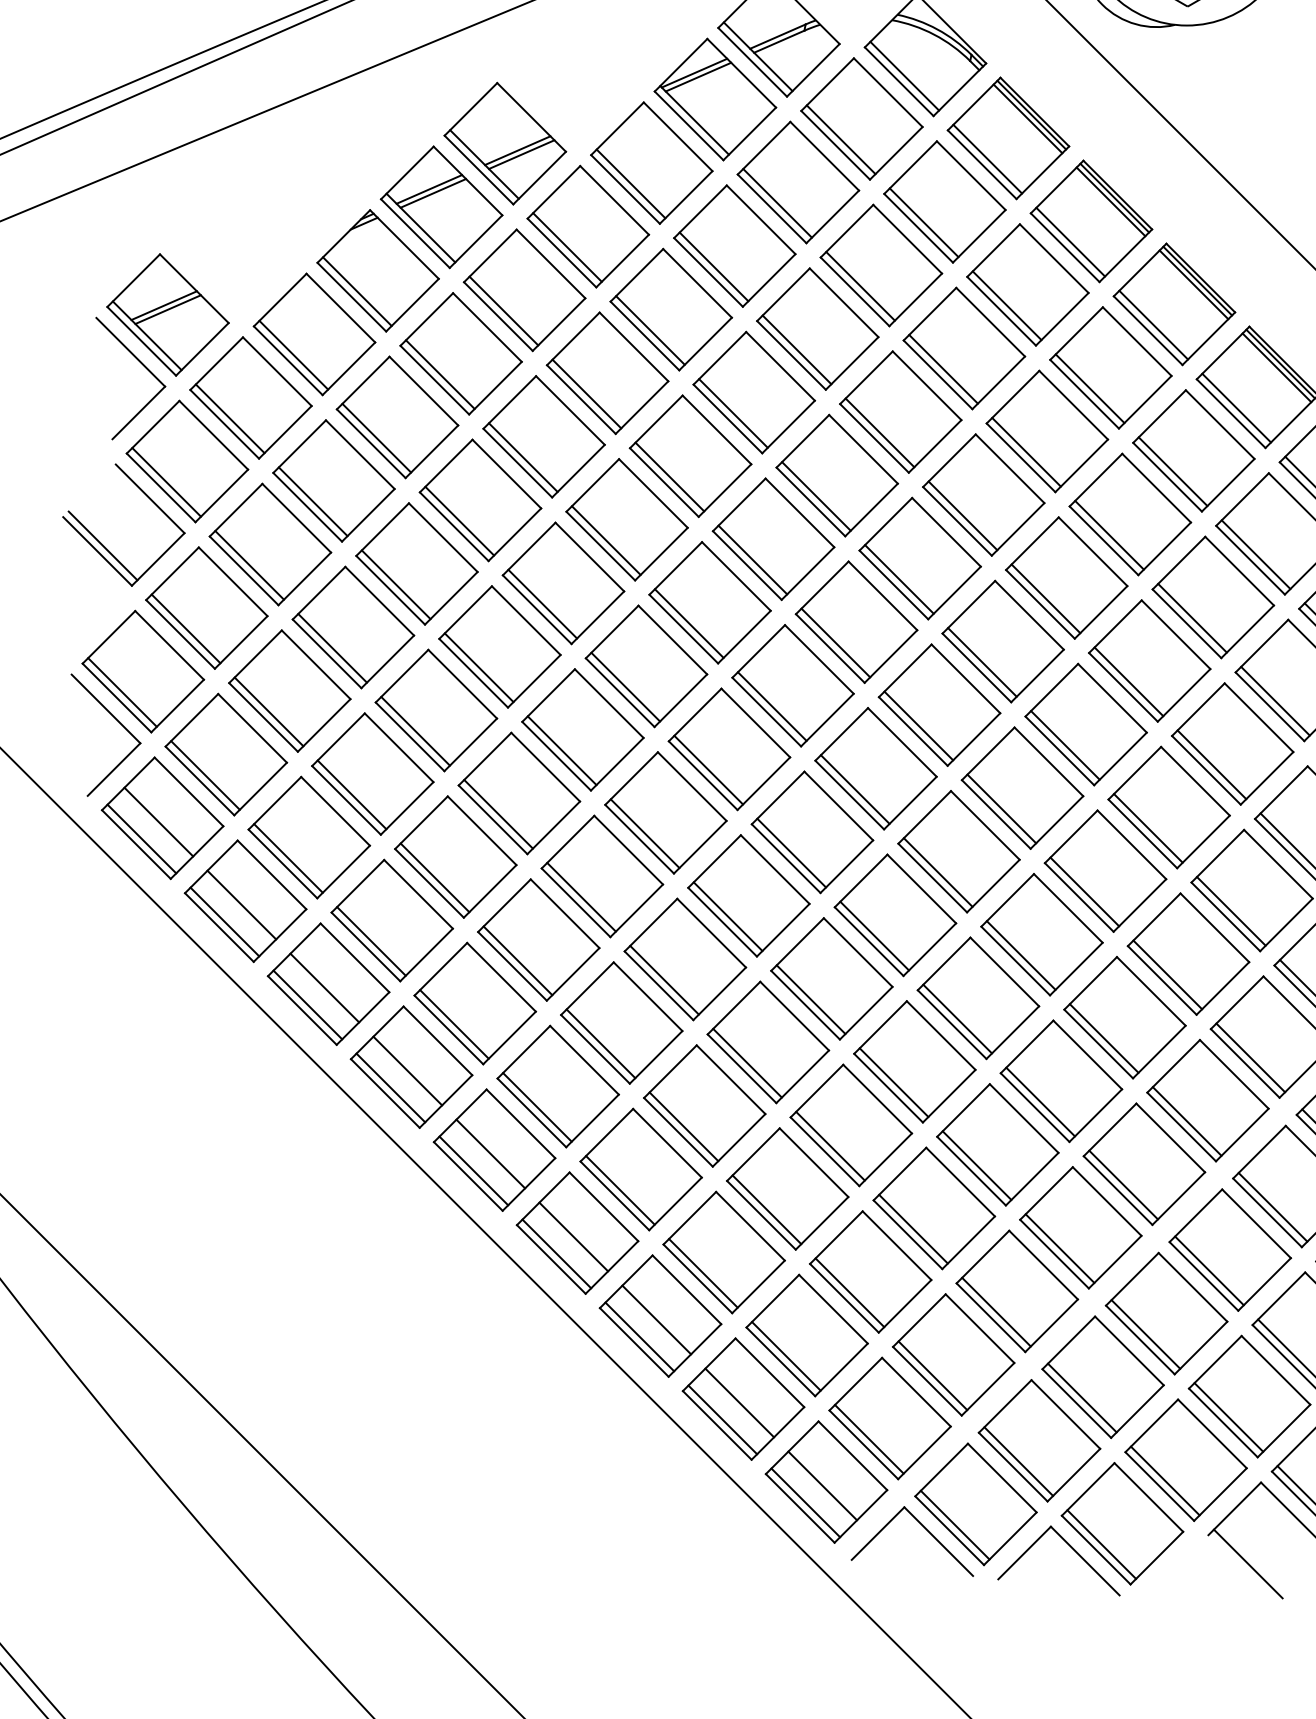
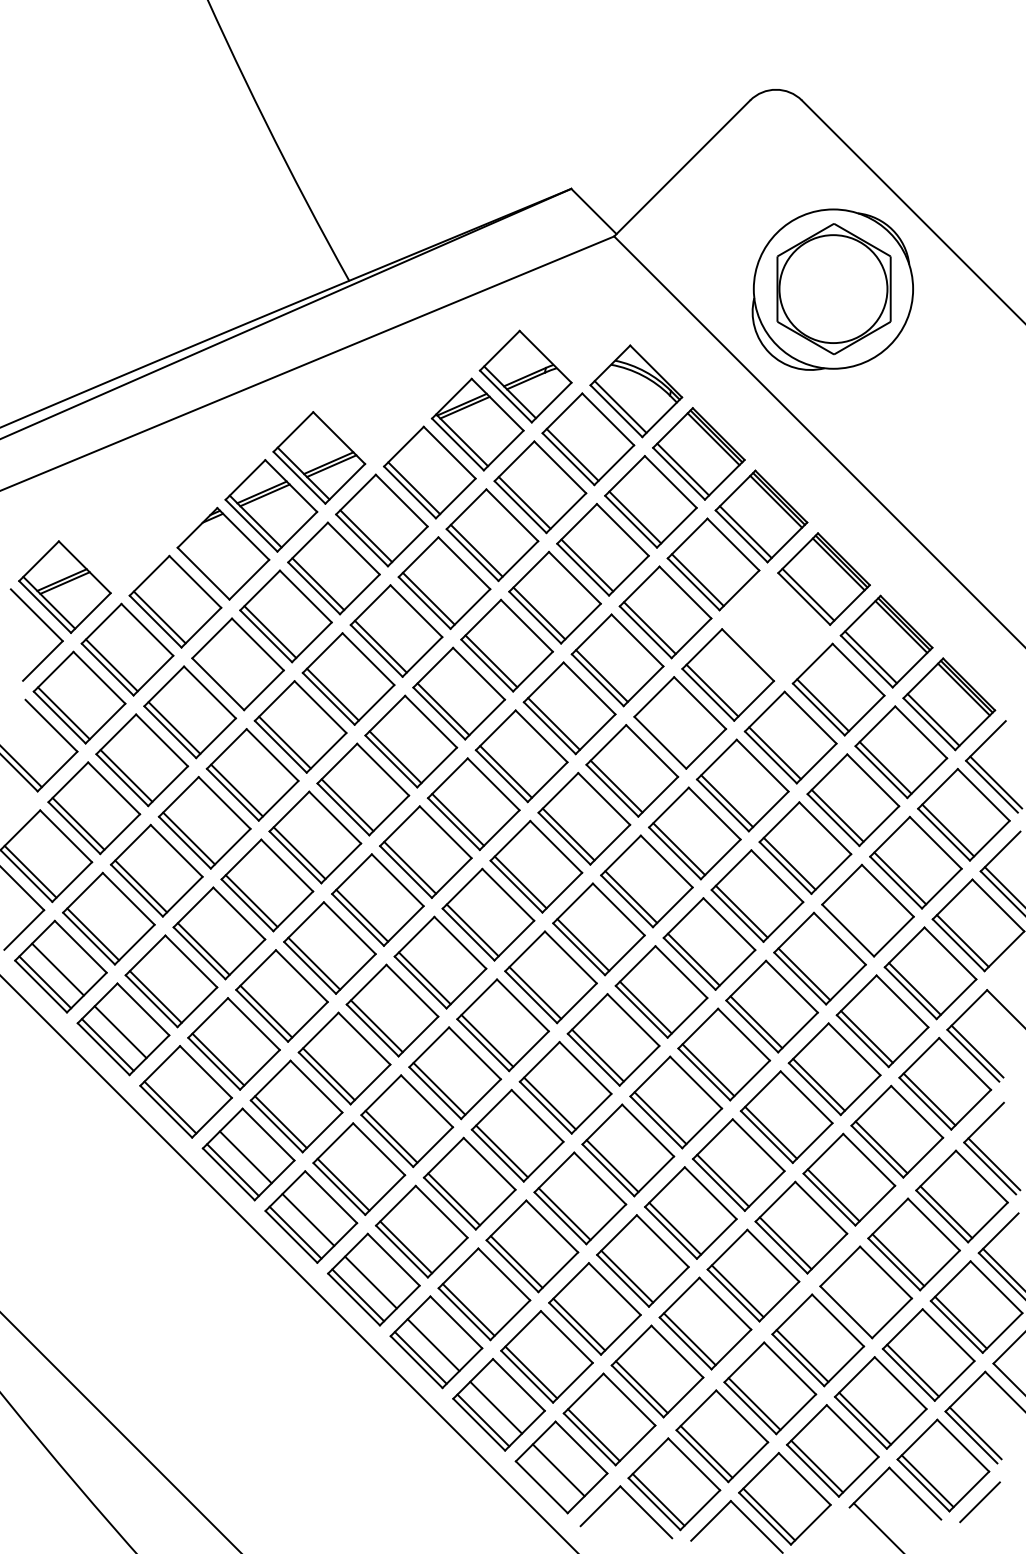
line: (357, 291) -> (207, 569), removed
part: (1110, 367) -> (775, 626), removed
line: (376, 437) -> (222, 679), removed
line: (962, 515) -> (664, 738), removed
line: (1212, 764) -> (852, 926), removed
line: (325, 987) -> (183, 1094), removed
line: (1209, 1271) -> (850, 1308), removed
line: (805, 1503) -> (545, 1483), removed

